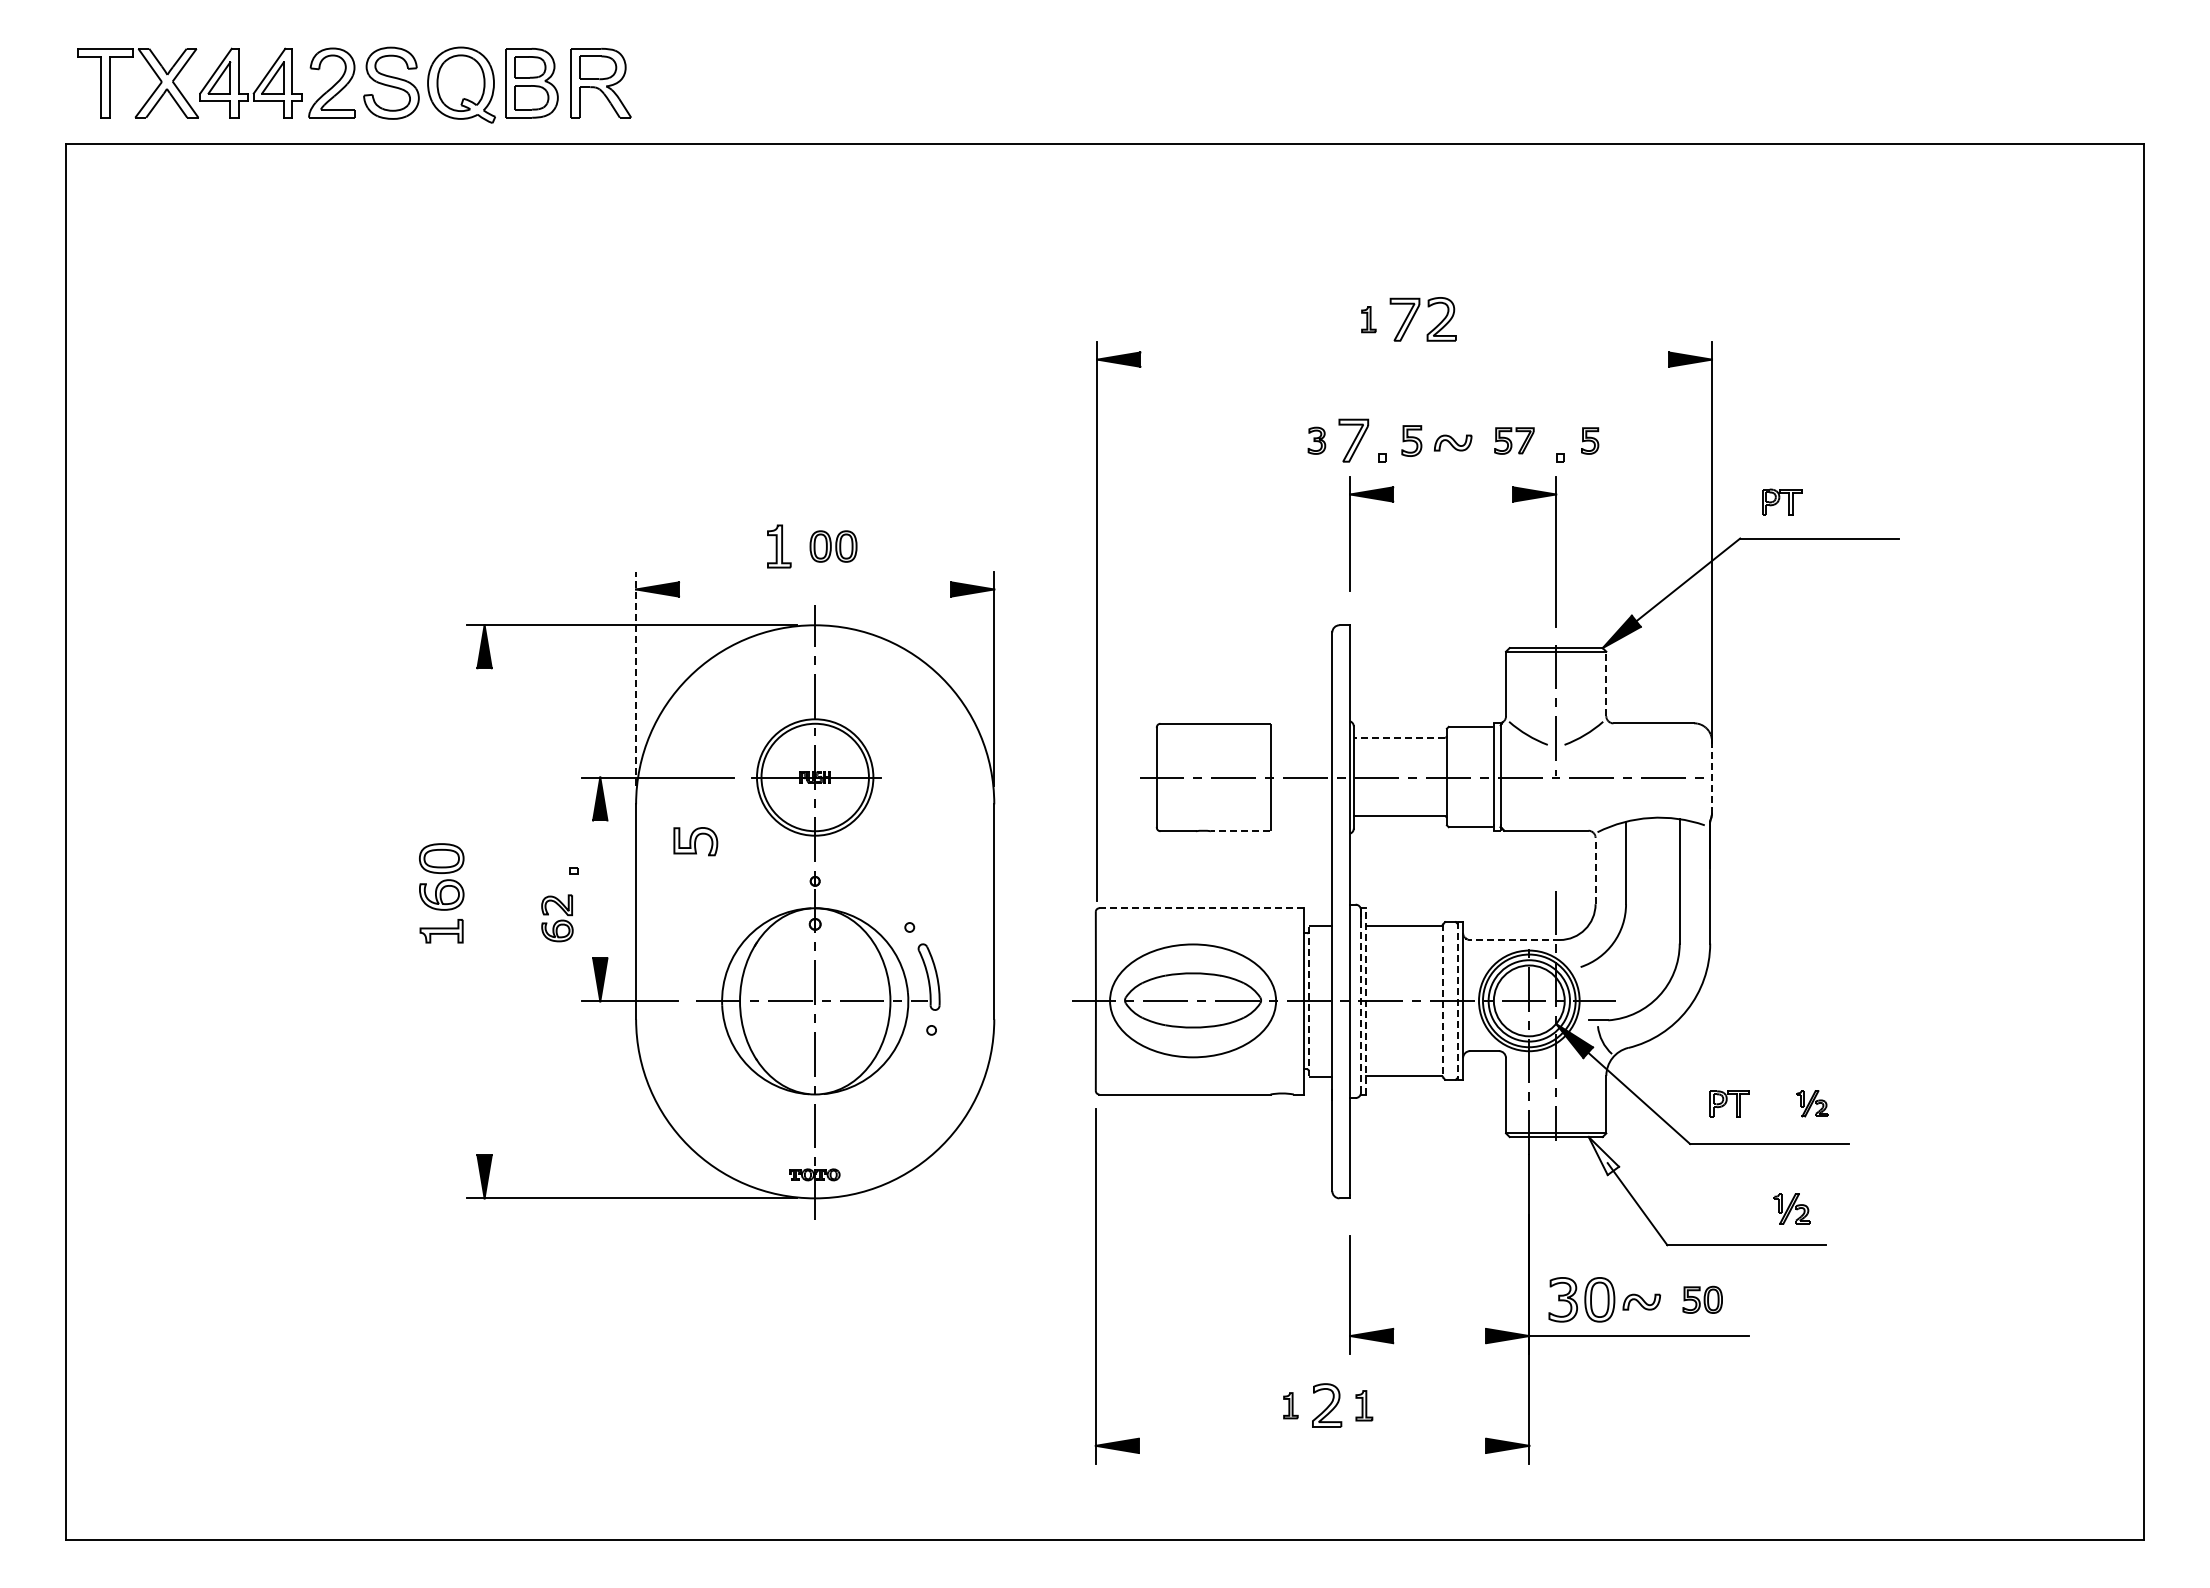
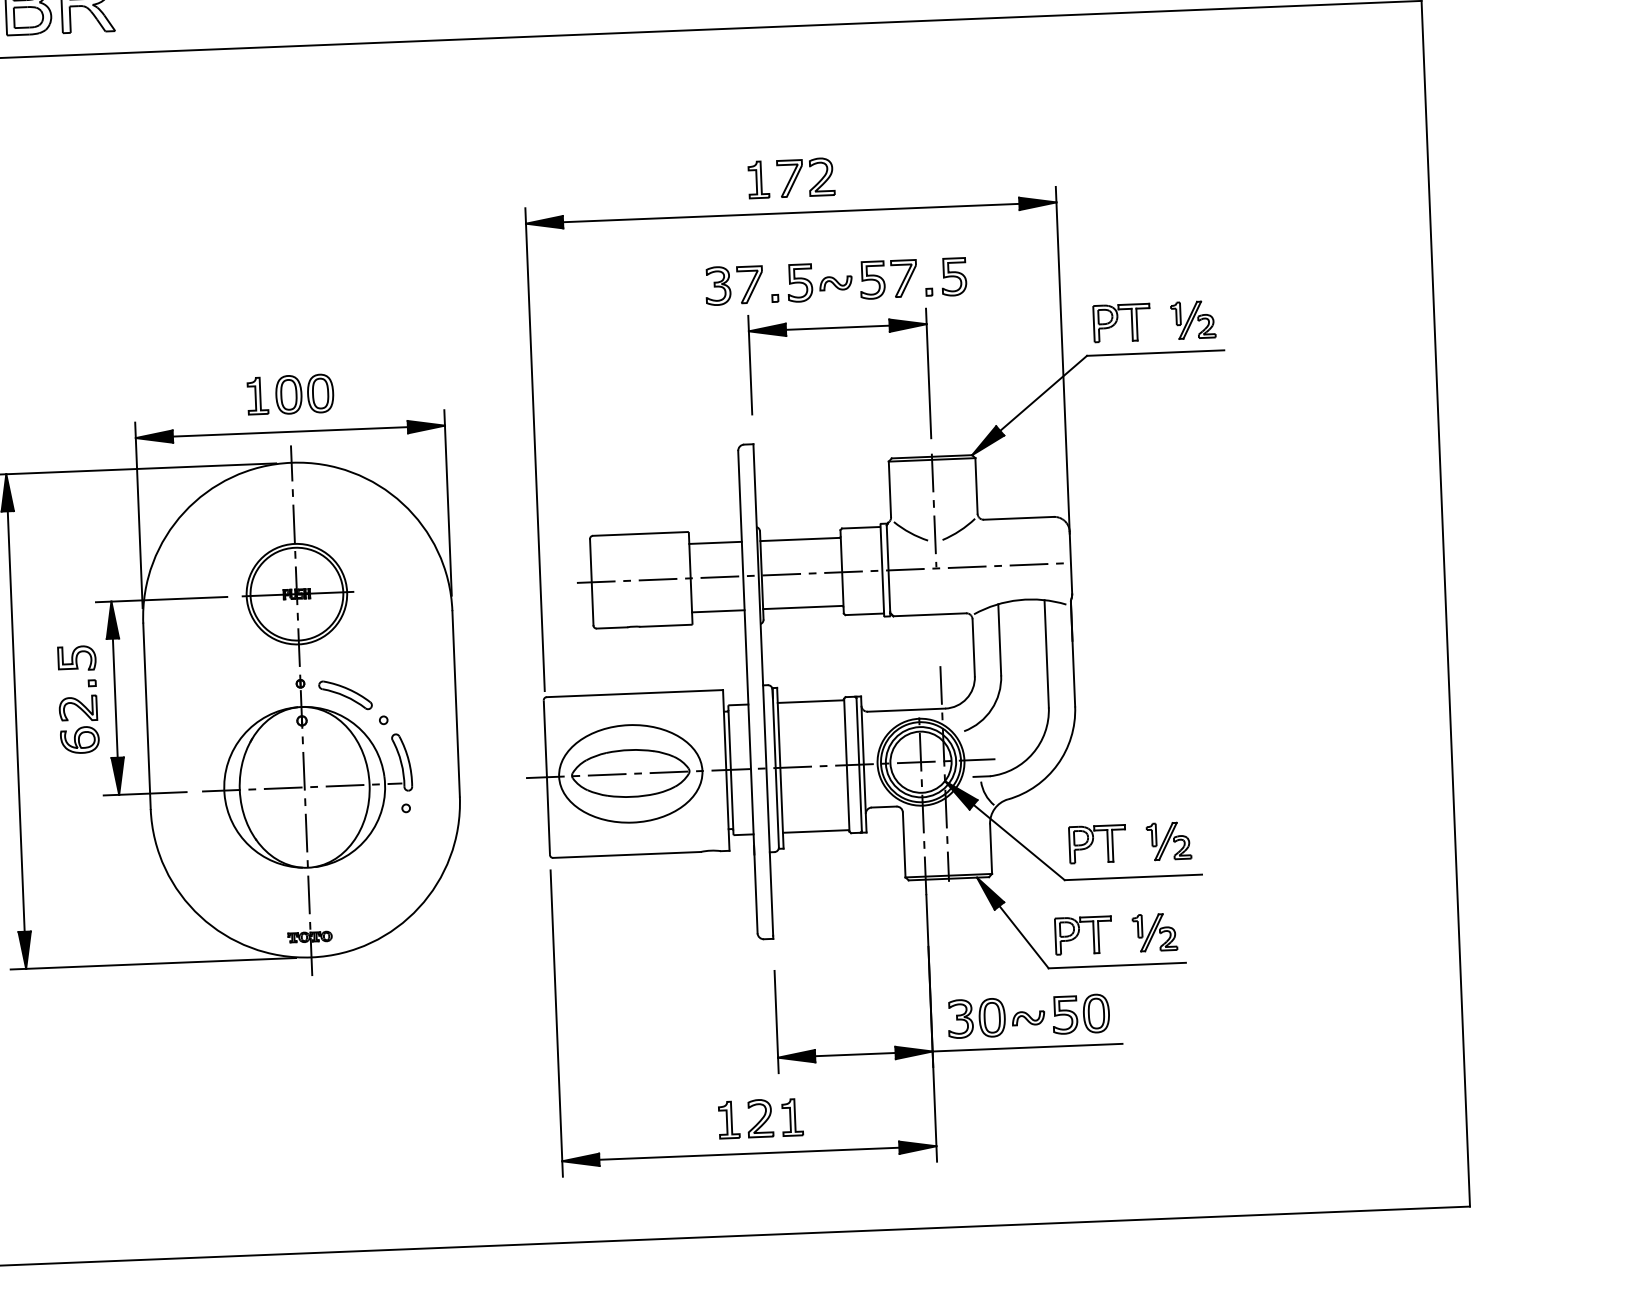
part: (1368, 319) -> (758, 179), size x1.67
line: (1404, 359) -> (791, 212), added
part: (1316, 440) -> (717, 285), size x1.67
part: (1411, 440) -> (799, 282), size x1.43
part: (1514, 440) -> (888, 279), size x1.67
part: (1589, 440) -> (953, 276), size x1.67
line: (1453, 494) -> (838, 327), added
part: (1782, 501) -> (1122, 322), size x1.67
part: (1864, 502) -> (1193, 320), added
part: (833, 546) -> (304, 394), size x1.43
line: (815, 589) -> (290, 431), added
line: (636, 678) -> (139, 514), dashed -> solid
line: (1606, 683) -> (976, 485), dashed -> solid
line: (1301, 737) -> (715, 542), added
line: (1399, 737) -> (799, 539), dashed -> solid
line: (1711, 777) -> (1070, 563), dashed -> solid
line: (1301, 816) -> (717, 610), added
line: (1240, 831) -> (665, 626), dashed -> solid
part: (695, 841) -> (76, 658), moved
line: (1595, 870) -> (973, 647), dashed -> solid
line: (600, 889) -> (115, 698), added
part: (866, 896) -> (345, 695), added
line: (1202, 908) -> (635, 693), dashed -> solid
line: (484, 911) -> (16, 721), added
part: (557, 918) -> (79, 724), size x1.43
line: (1514, 940) -> (906, 710), dashed -> solid
line: (1360, 1000) -> (775, 767), dashed -> solid
line: (1366, 1000) -> (780, 767), dashed -> solid
line: (1457, 1000) -> (859, 764), dashed -> solid
line: (1309, 1001) -> (731, 770), dashed -> solid
line: (1443, 1001) -> (846, 765), dashed -> solid
part: (1729, 1103) -> (1097, 843), size x1.67
part: (1812, 1103) -> (1168, 840), size x1.67
fill: (1603, 1156) -> (990, 893), added
part: (1709, 1208) -> (1083, 935), added
part: (1791, 1208) -> (1154, 932), size x1.43
part: (1702, 1299) -> (1080, 1013), size x1.67
line: (1439, 1336) -> (855, 1054), added
part: (1290, 1405) -> (728, 1119), size x1.67
part: (1364, 1405) -> (792, 1117), size x1.43
line: (1312, 1445) -> (749, 1153), added

